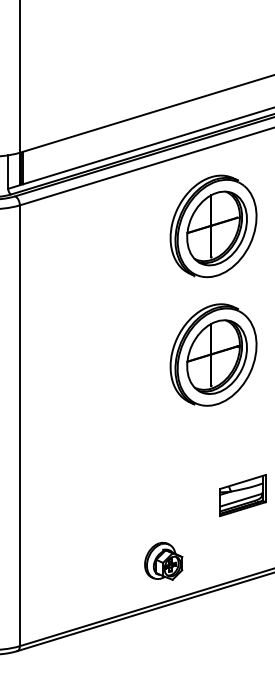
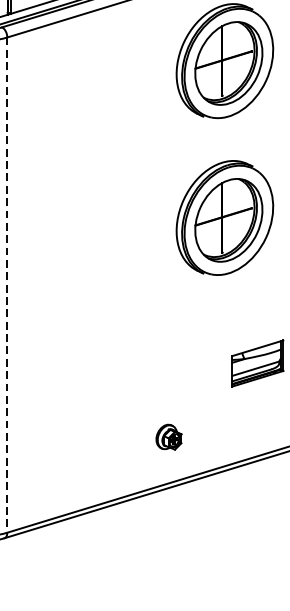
part: (213, 354) -> (224, 217), moved
line: (19, 426) -> (6, 285), solid -> dashed
part: (163, 560) -> (168, 436), size x0.6

